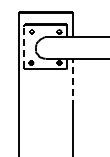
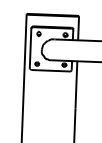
line: (24, 46) -> (31, 47), dashed -> solid
line: (72, 82) -> (76, 84), dashed -> solid

